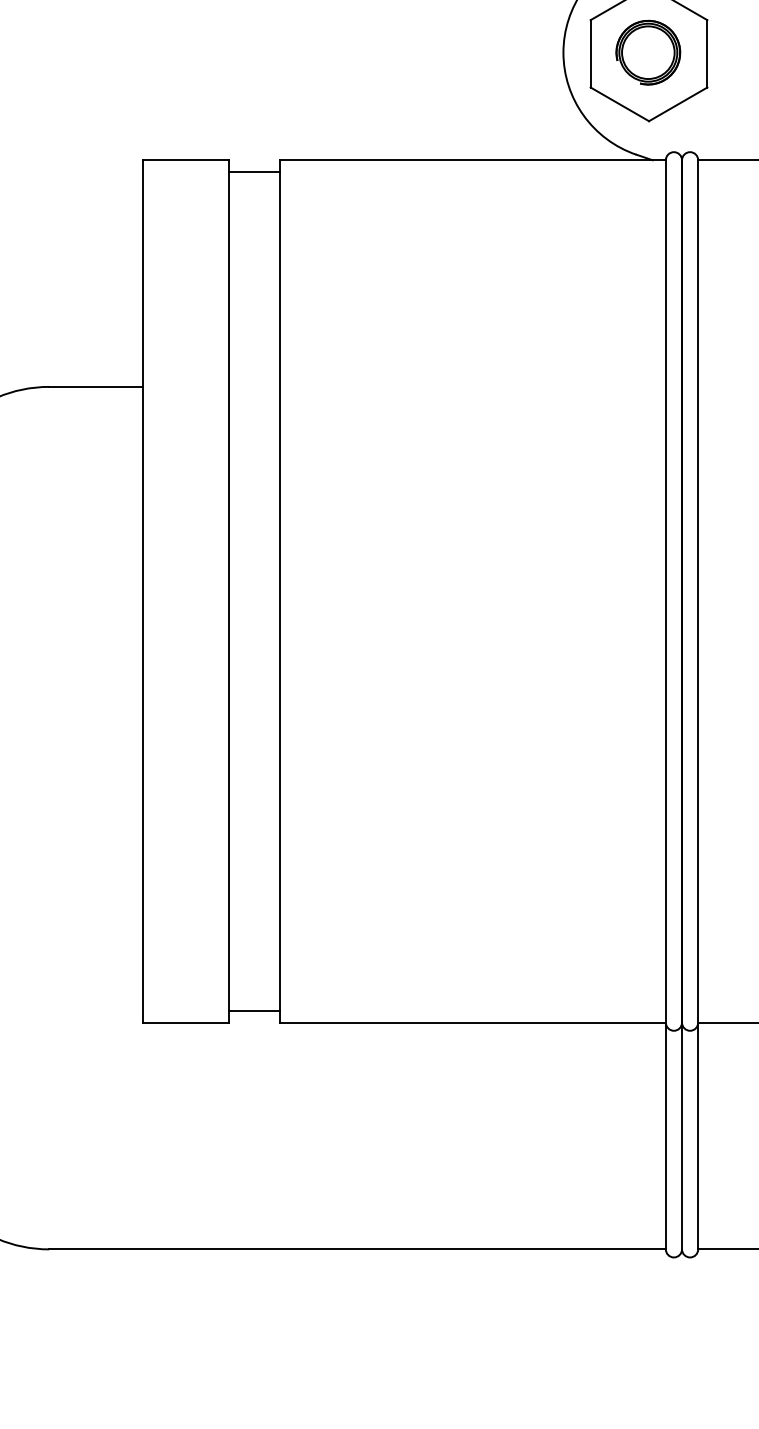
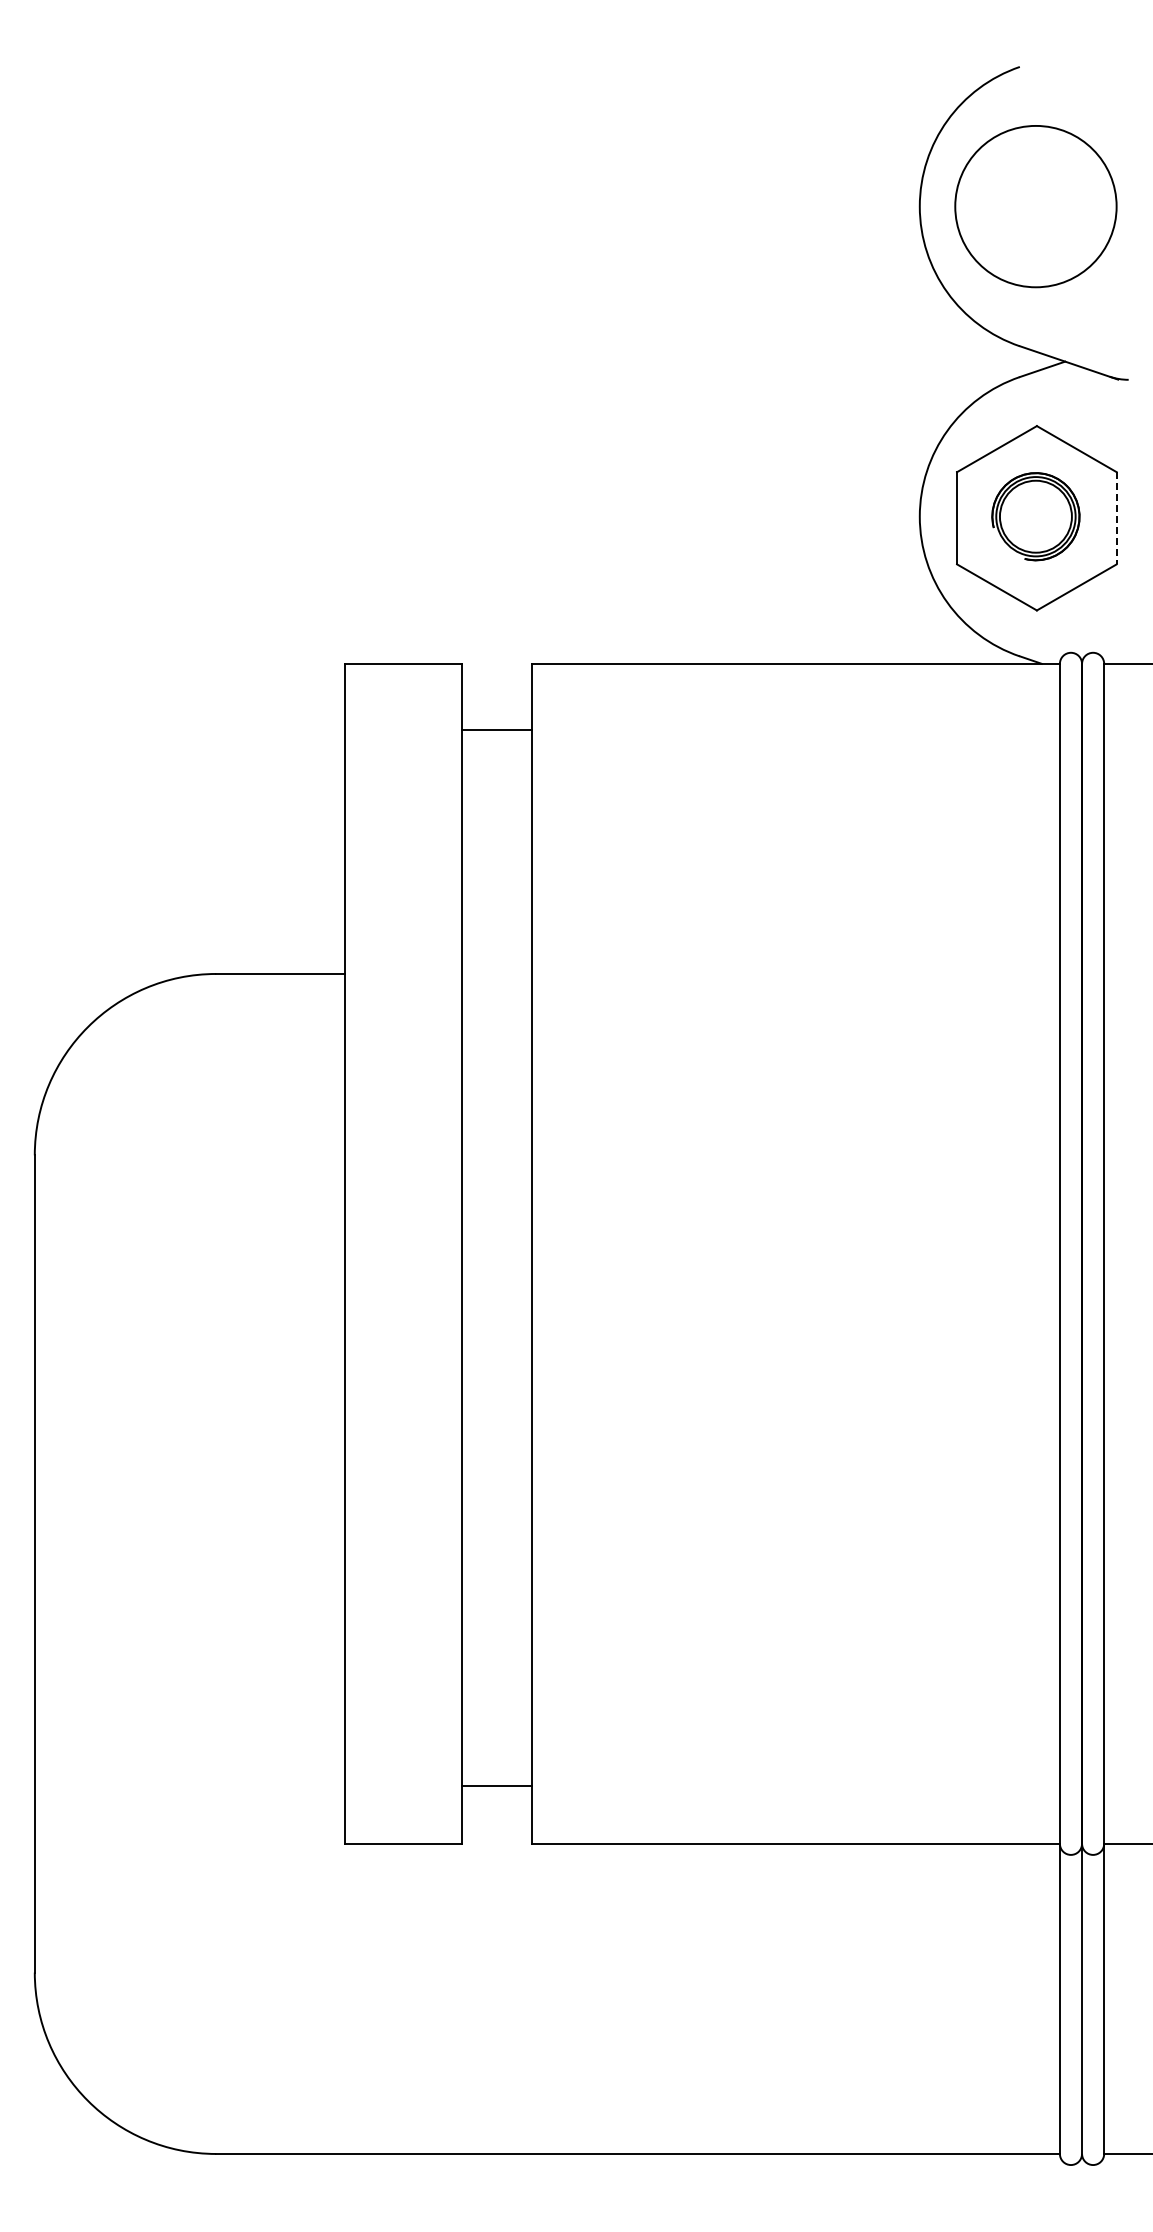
line: (707, 54) -> (1116, 518), solid -> dashed
line: (254, 171) -> (496, 730), moved
line: (254, 1011) -> (496, 1786), moved

